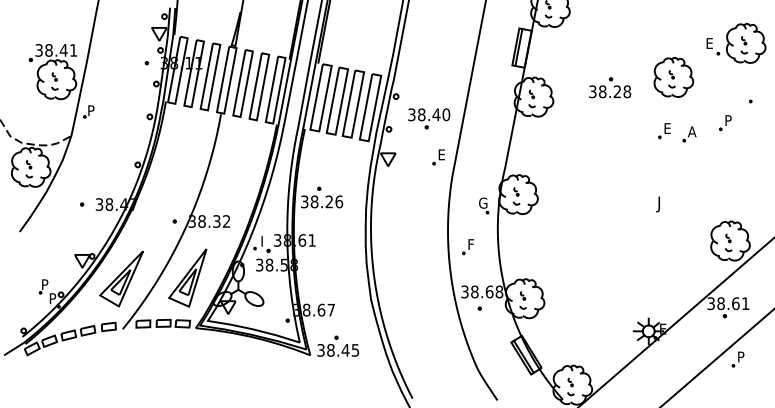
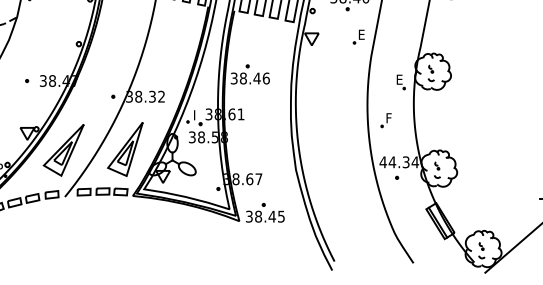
text: (329, 201) -> (257, 78), 38.26 -> 38.46
text: (483, 202) -> (400, 79), G -> E
text: (481, 291) -> (398, 161), 38.68 -> 44.34

